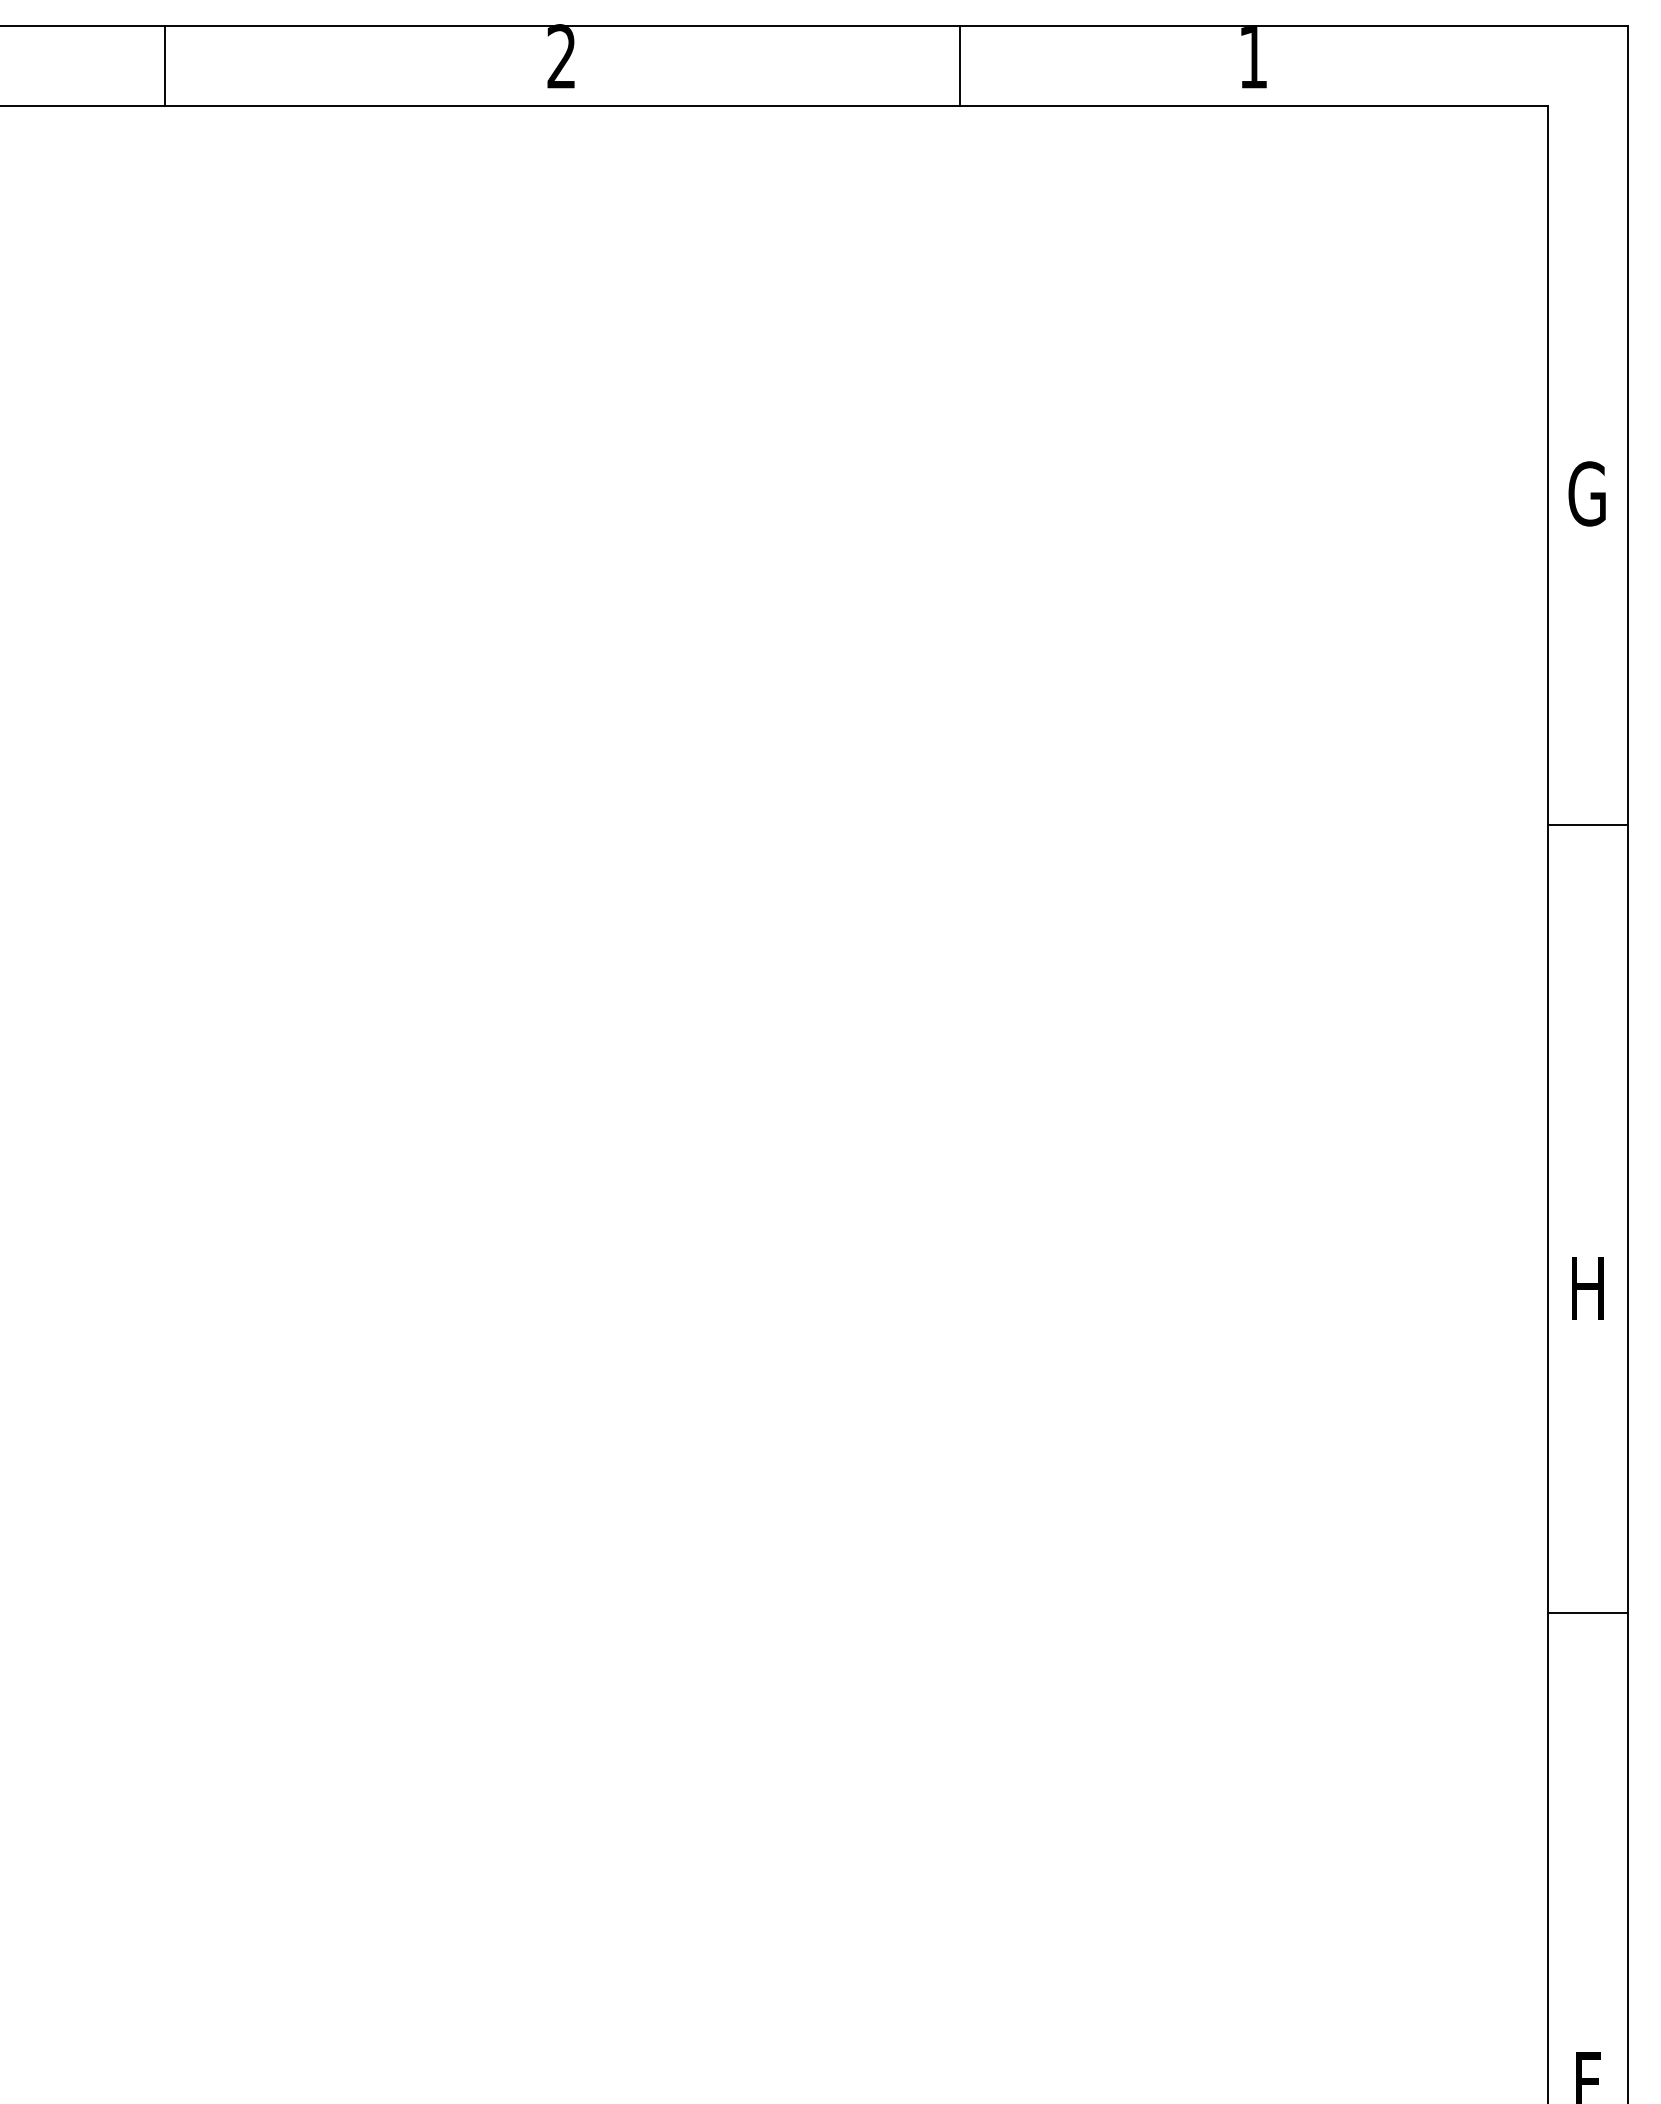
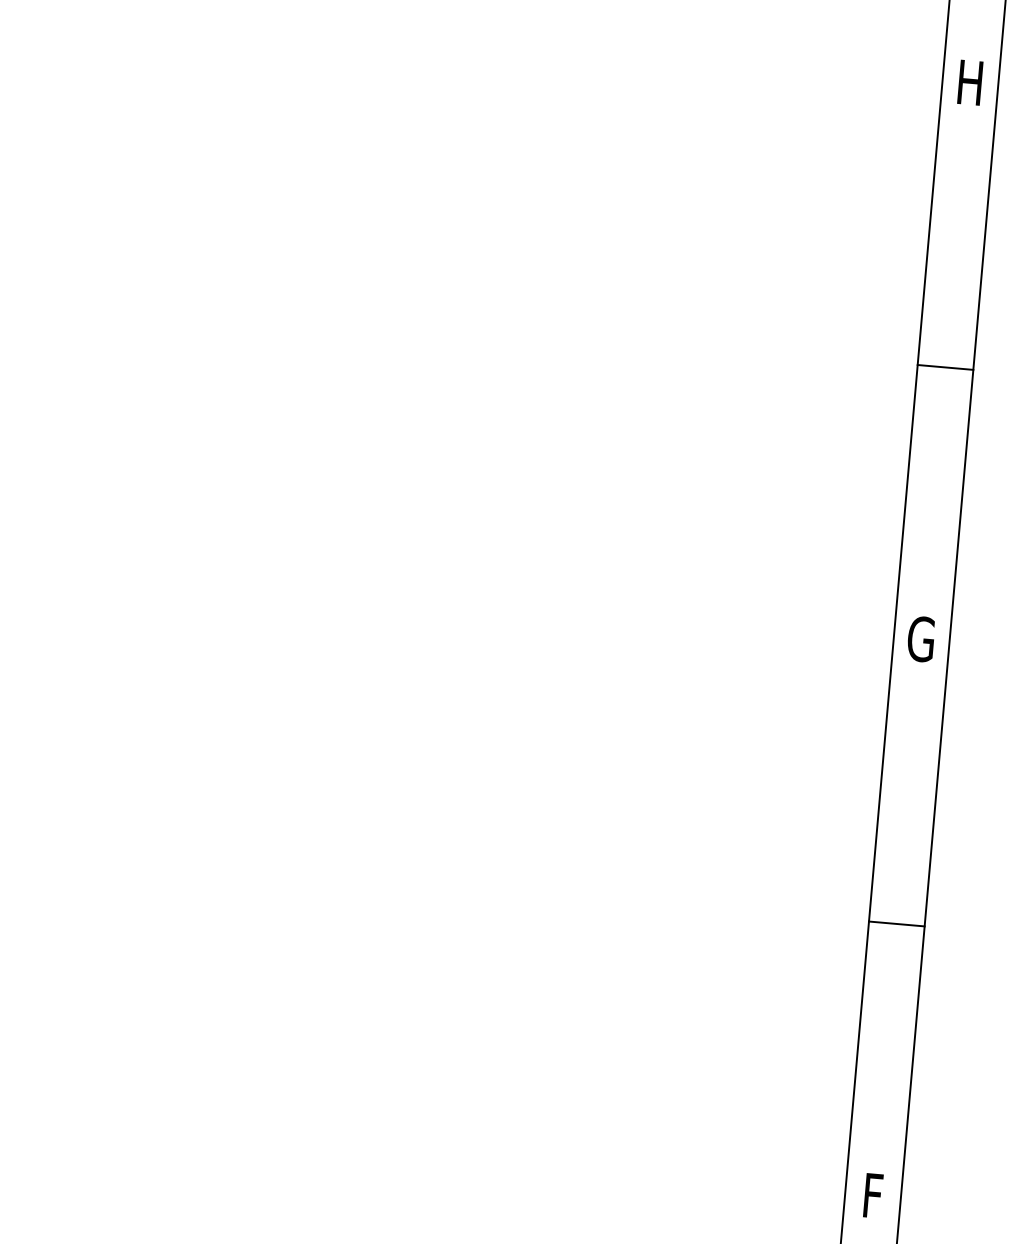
text: (1586, 493) -> (969, 82), G -> H
line: (1587, 824) -> (945, 367), moved
text: (1586, 1288) -> (920, 638), H -> G
line: (1587, 1612) -> (896, 923), moved

